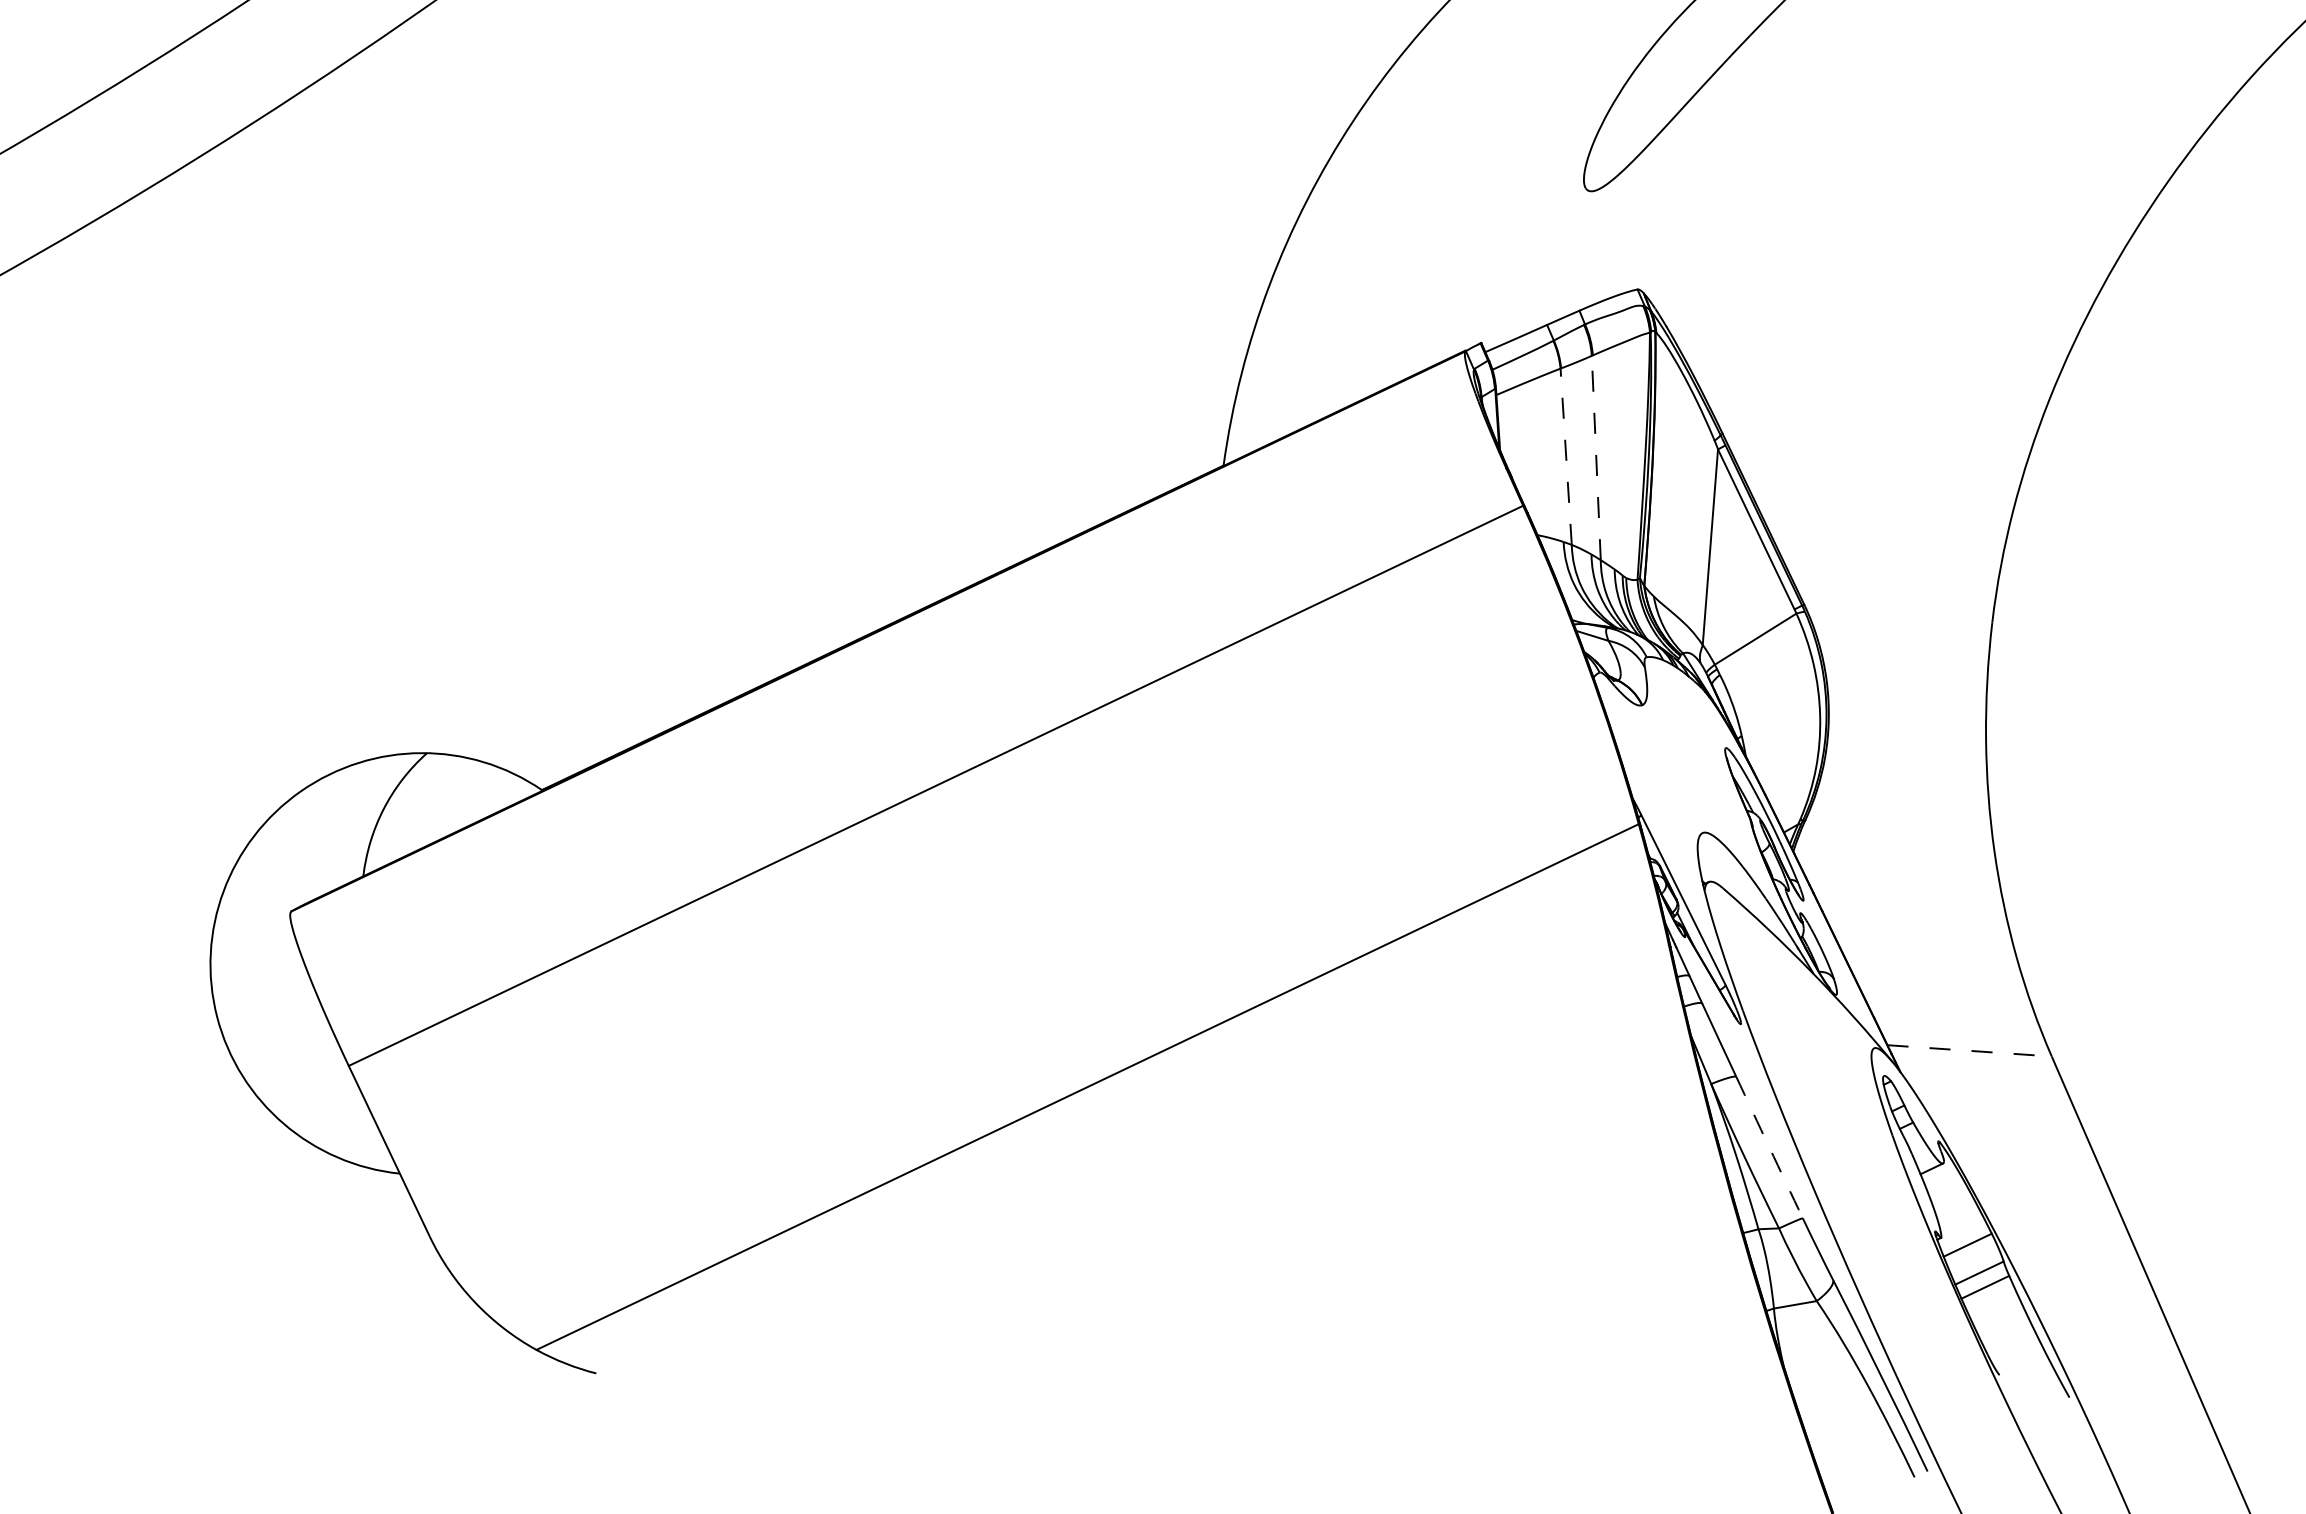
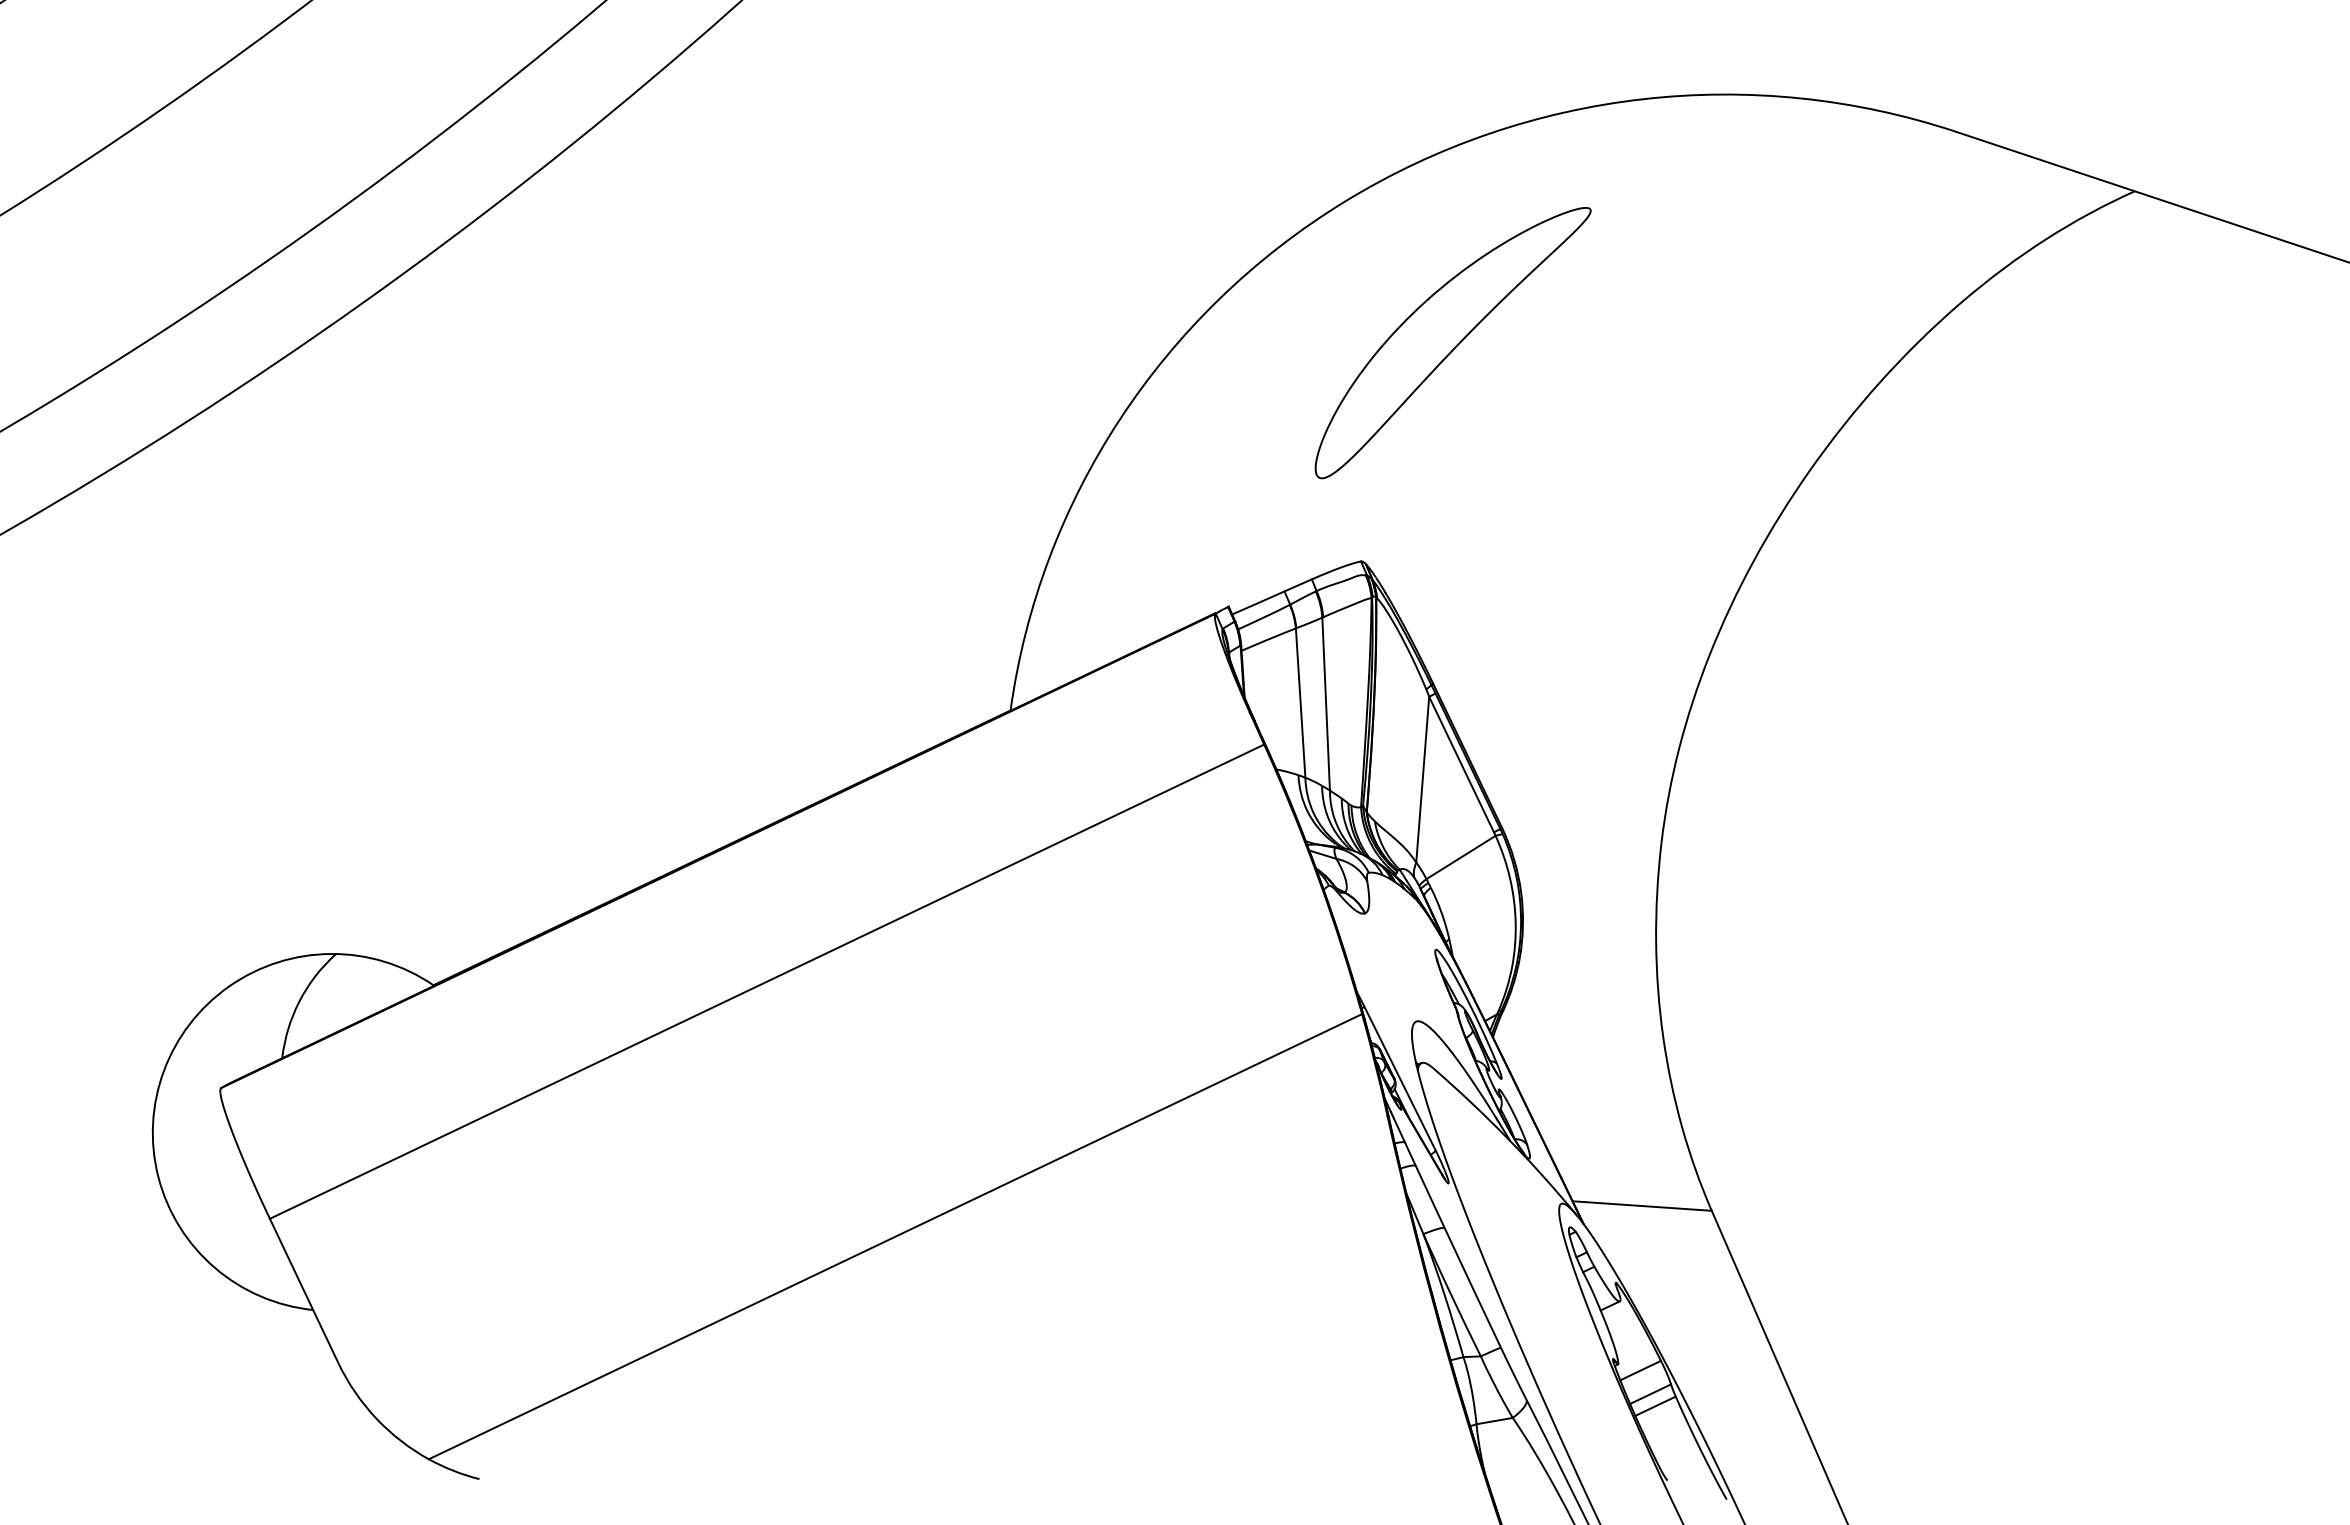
line: (1566, 457) -> (1300, 703), dashed -> solid
line: (1596, 458) -> (1326, 704), dashed -> solid
line: (1969, 1051) -> (1642, 1206), dashed -> solid
arc: (1769, 1147) -> (1472, 1287), dashed -> solid

